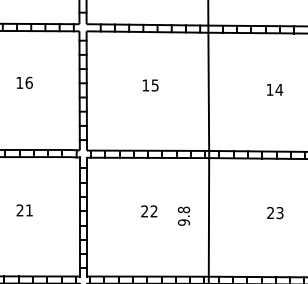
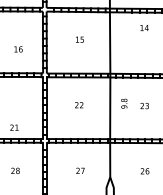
text: (24, 83) -> (18, 49), moved
text: (274, 88) -> (144, 27), moved
text: (24, 210) -> (14, 127), moved
text: (184, 215) -> (124, 103), moved

